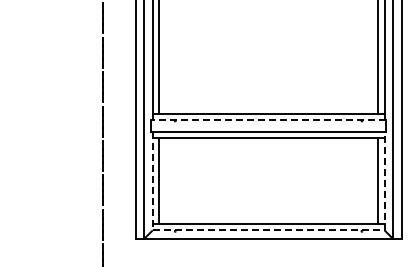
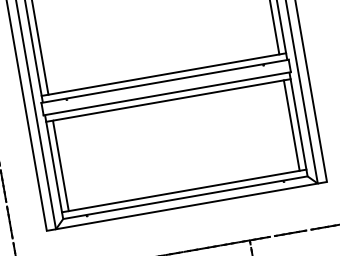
line: (268, 119) -> (164, 80), dashed -> solid
line: (268, 230) -> (185, 197), dashed -> solid

